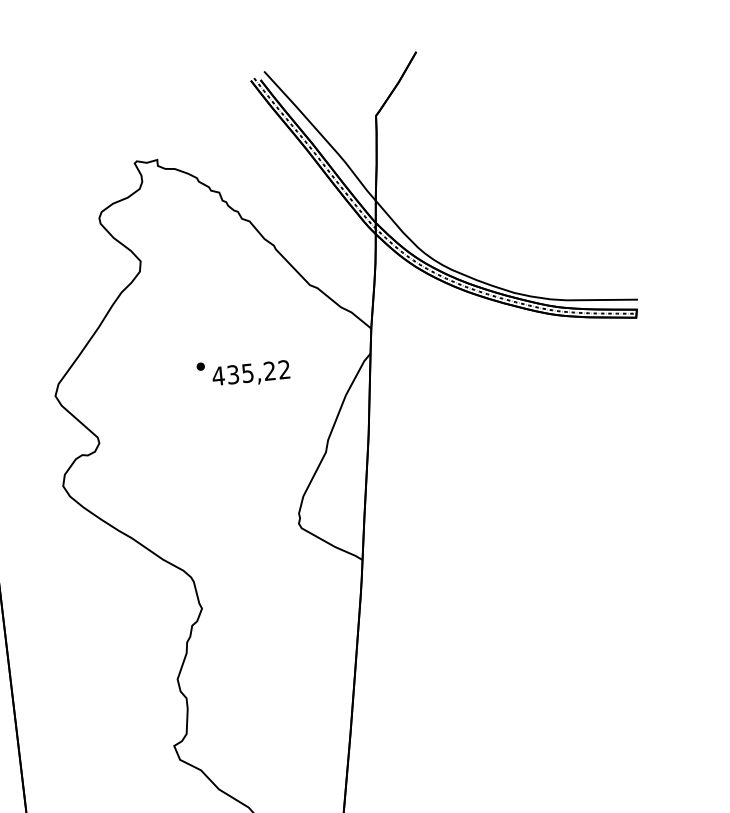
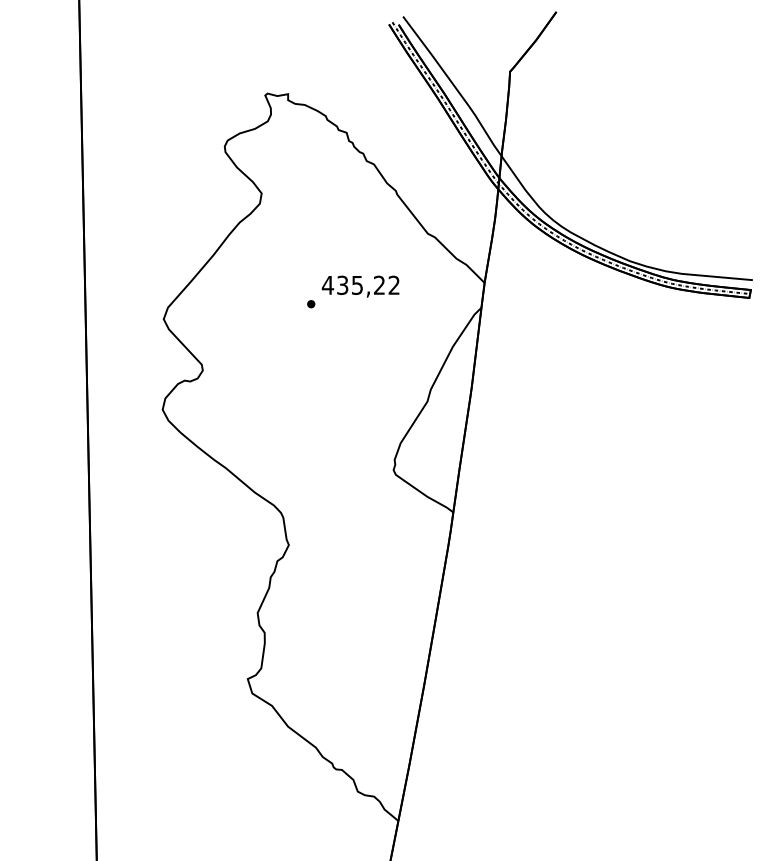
text: (251, 374) -> (360, 286), moved

